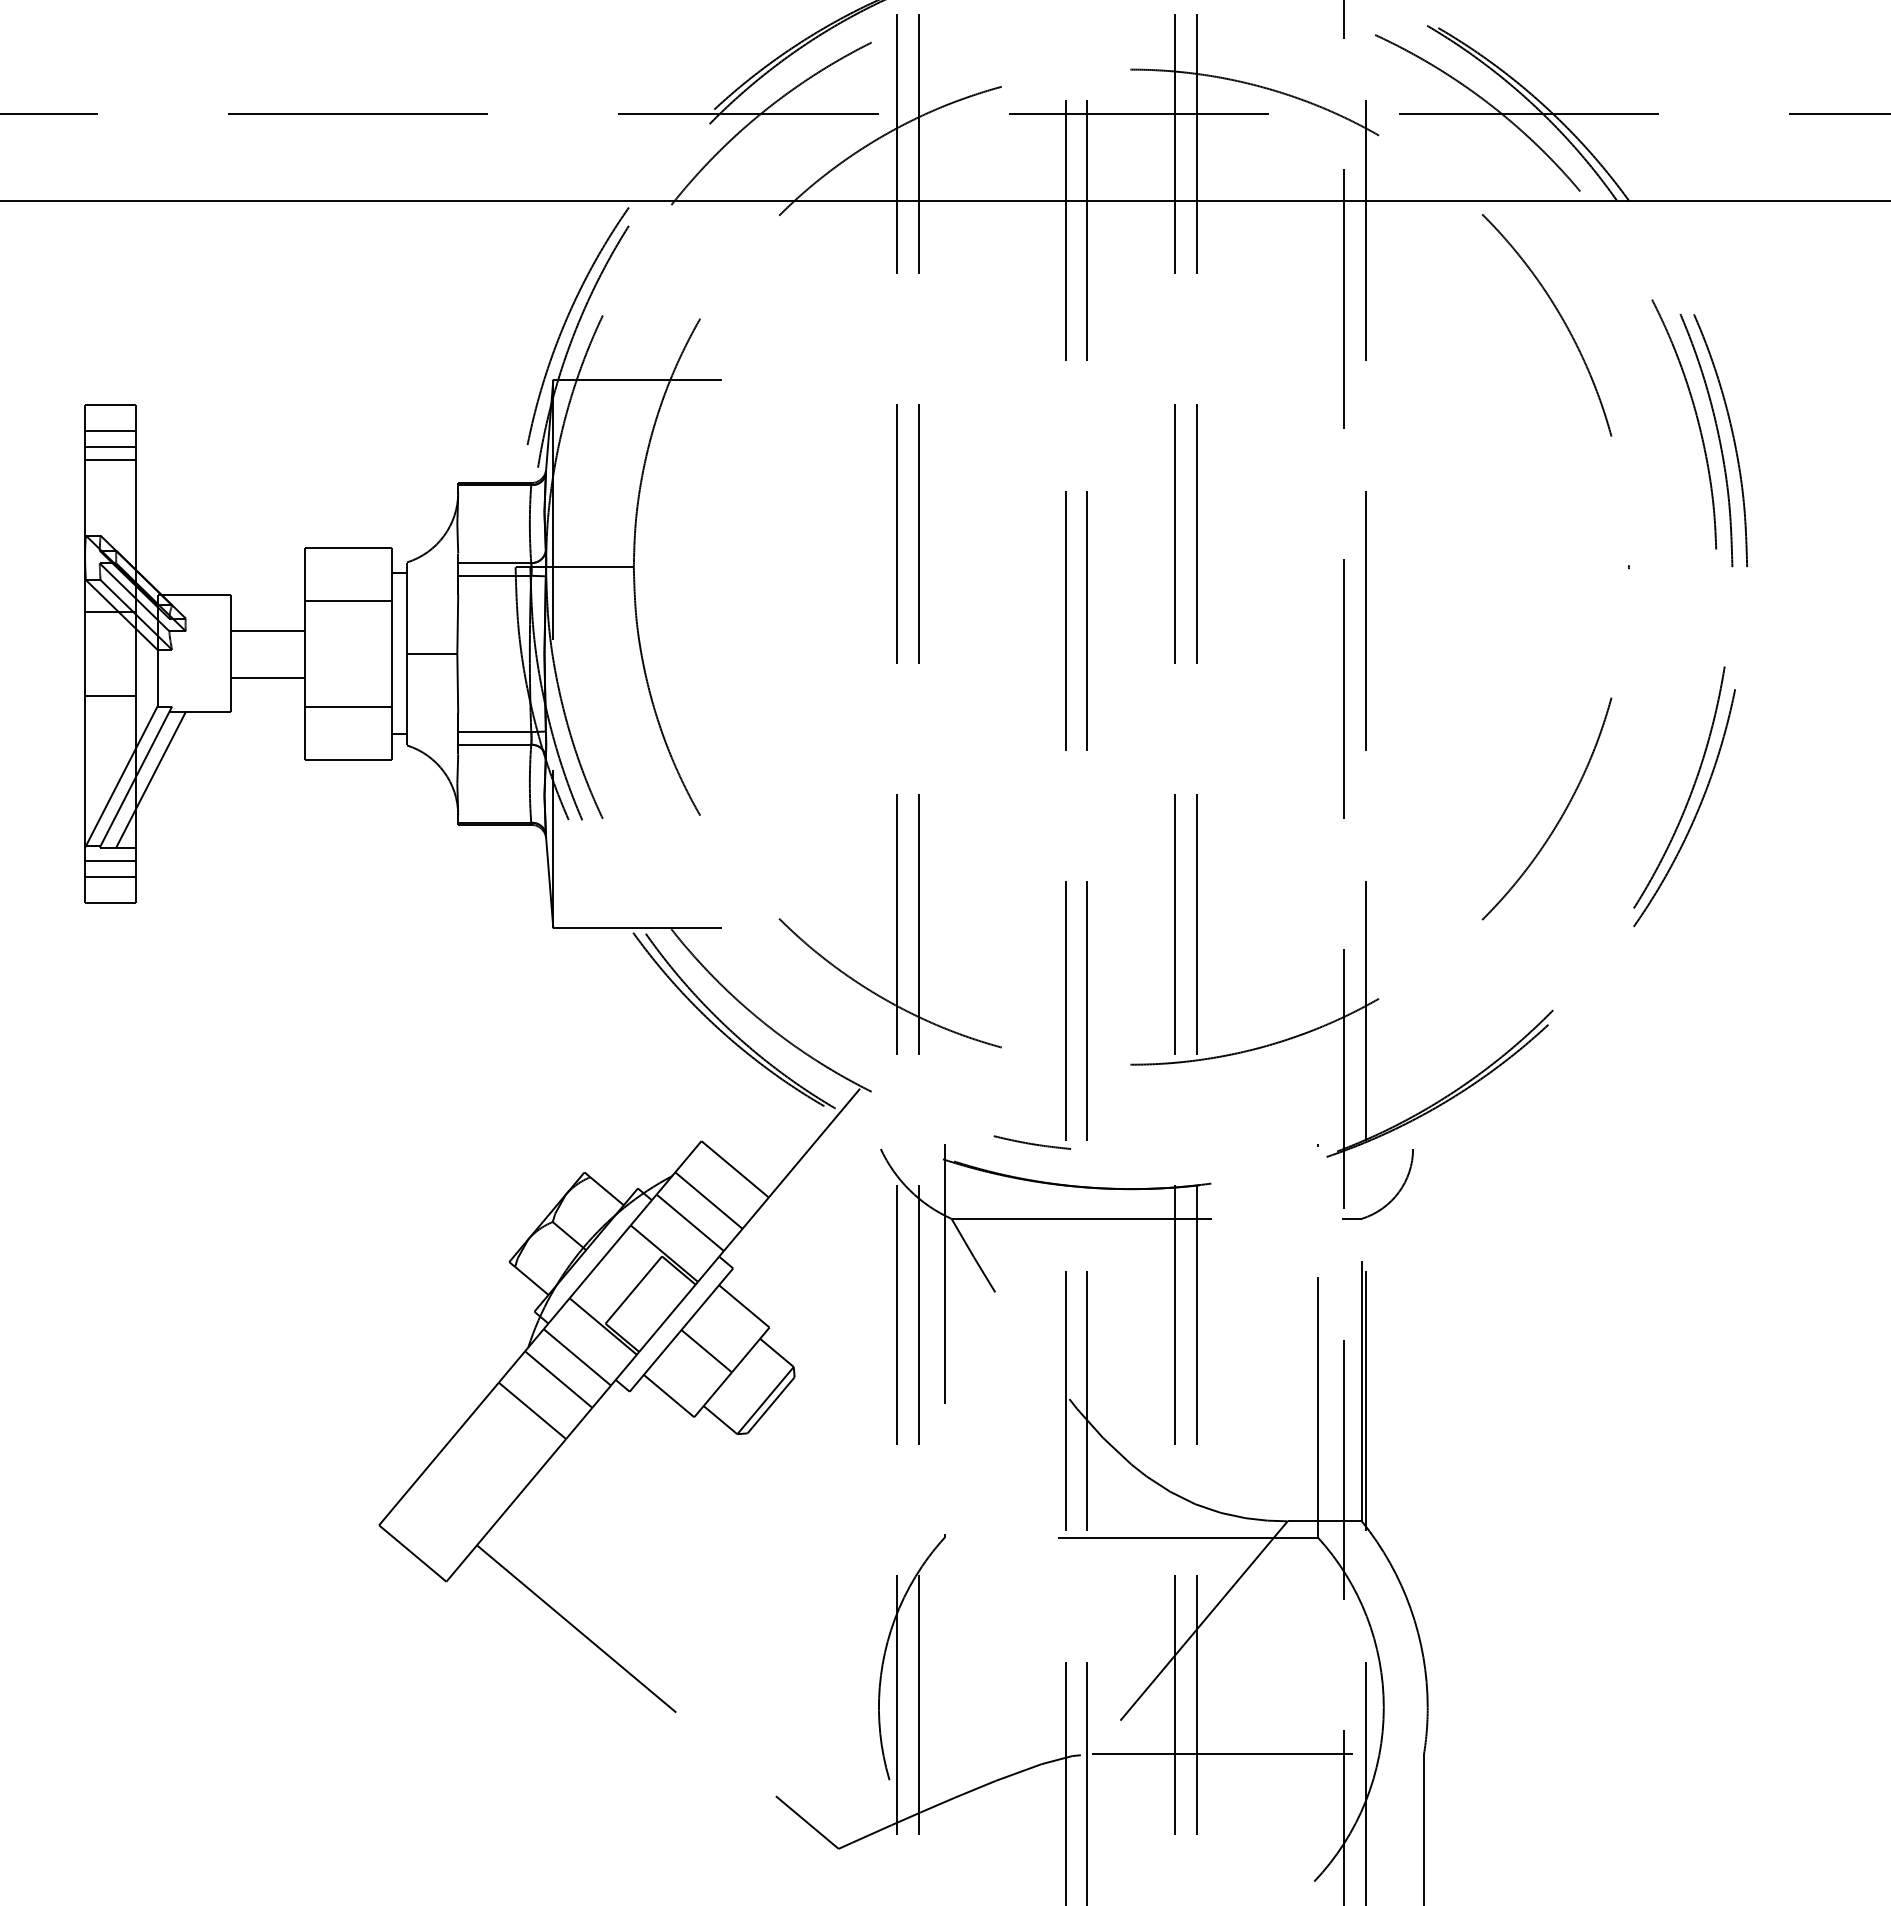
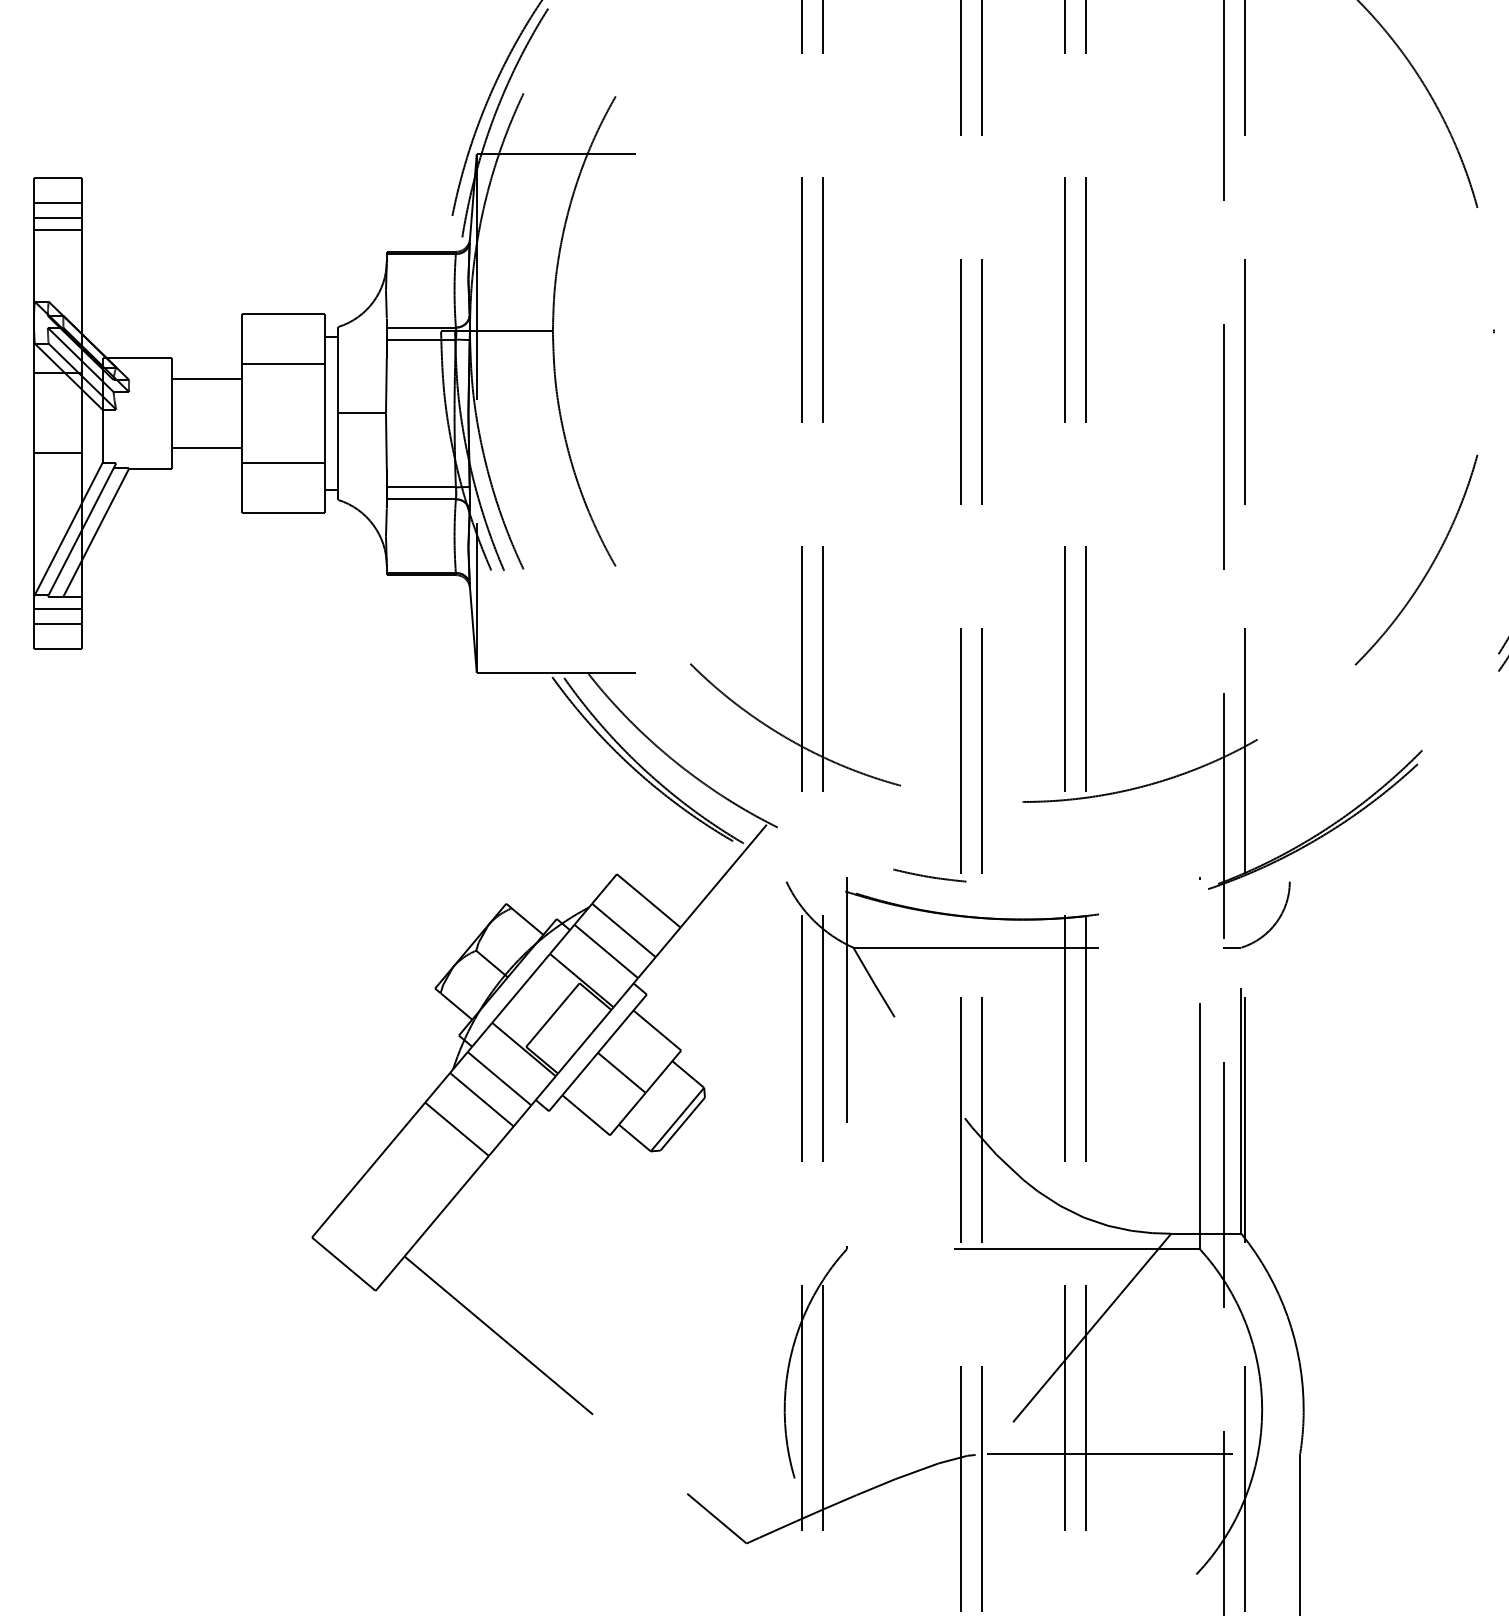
line: (267, 630) -> (206, 448), moved
line: (267, 678) -> (206, 379), moved

